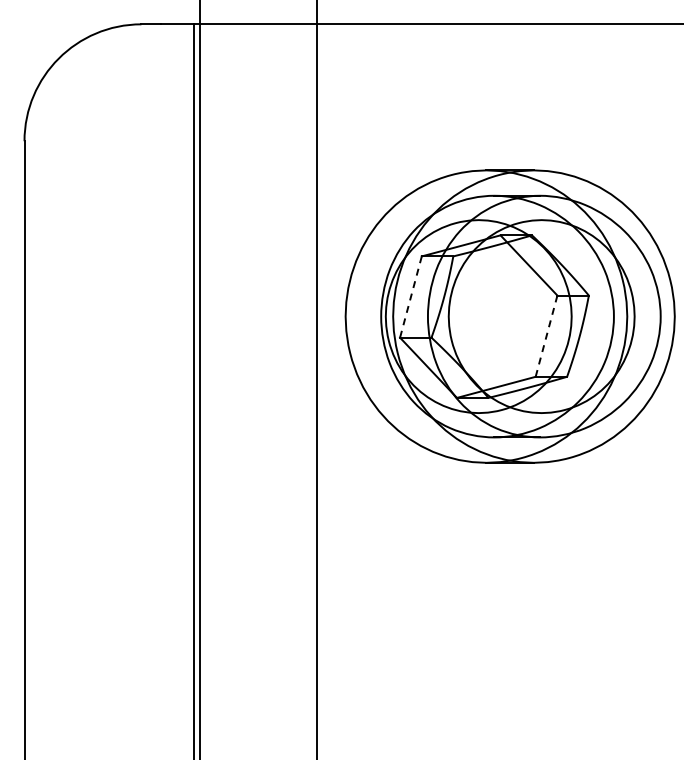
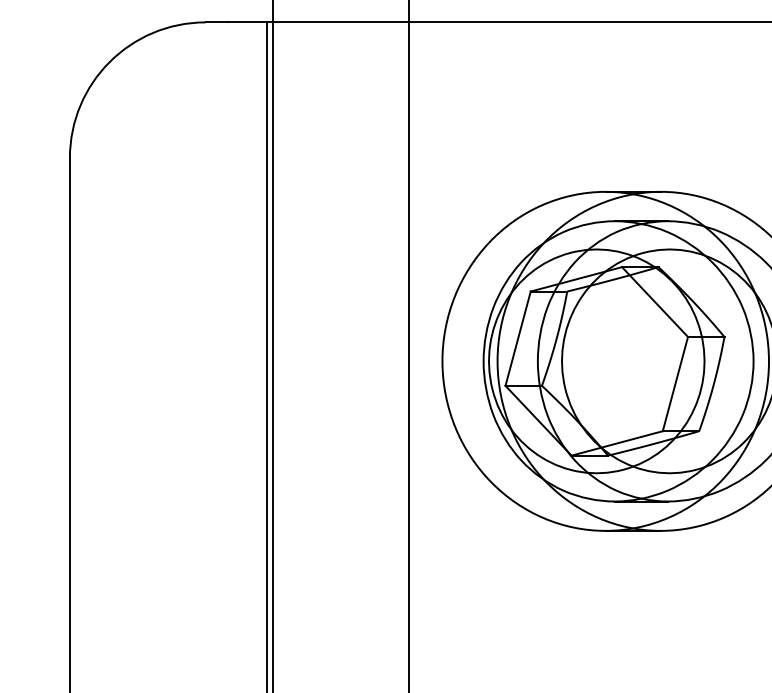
line: (410, 297) -> (517, 339), dashed -> solid
line: (546, 335) -> (675, 383), dashed -> solid

